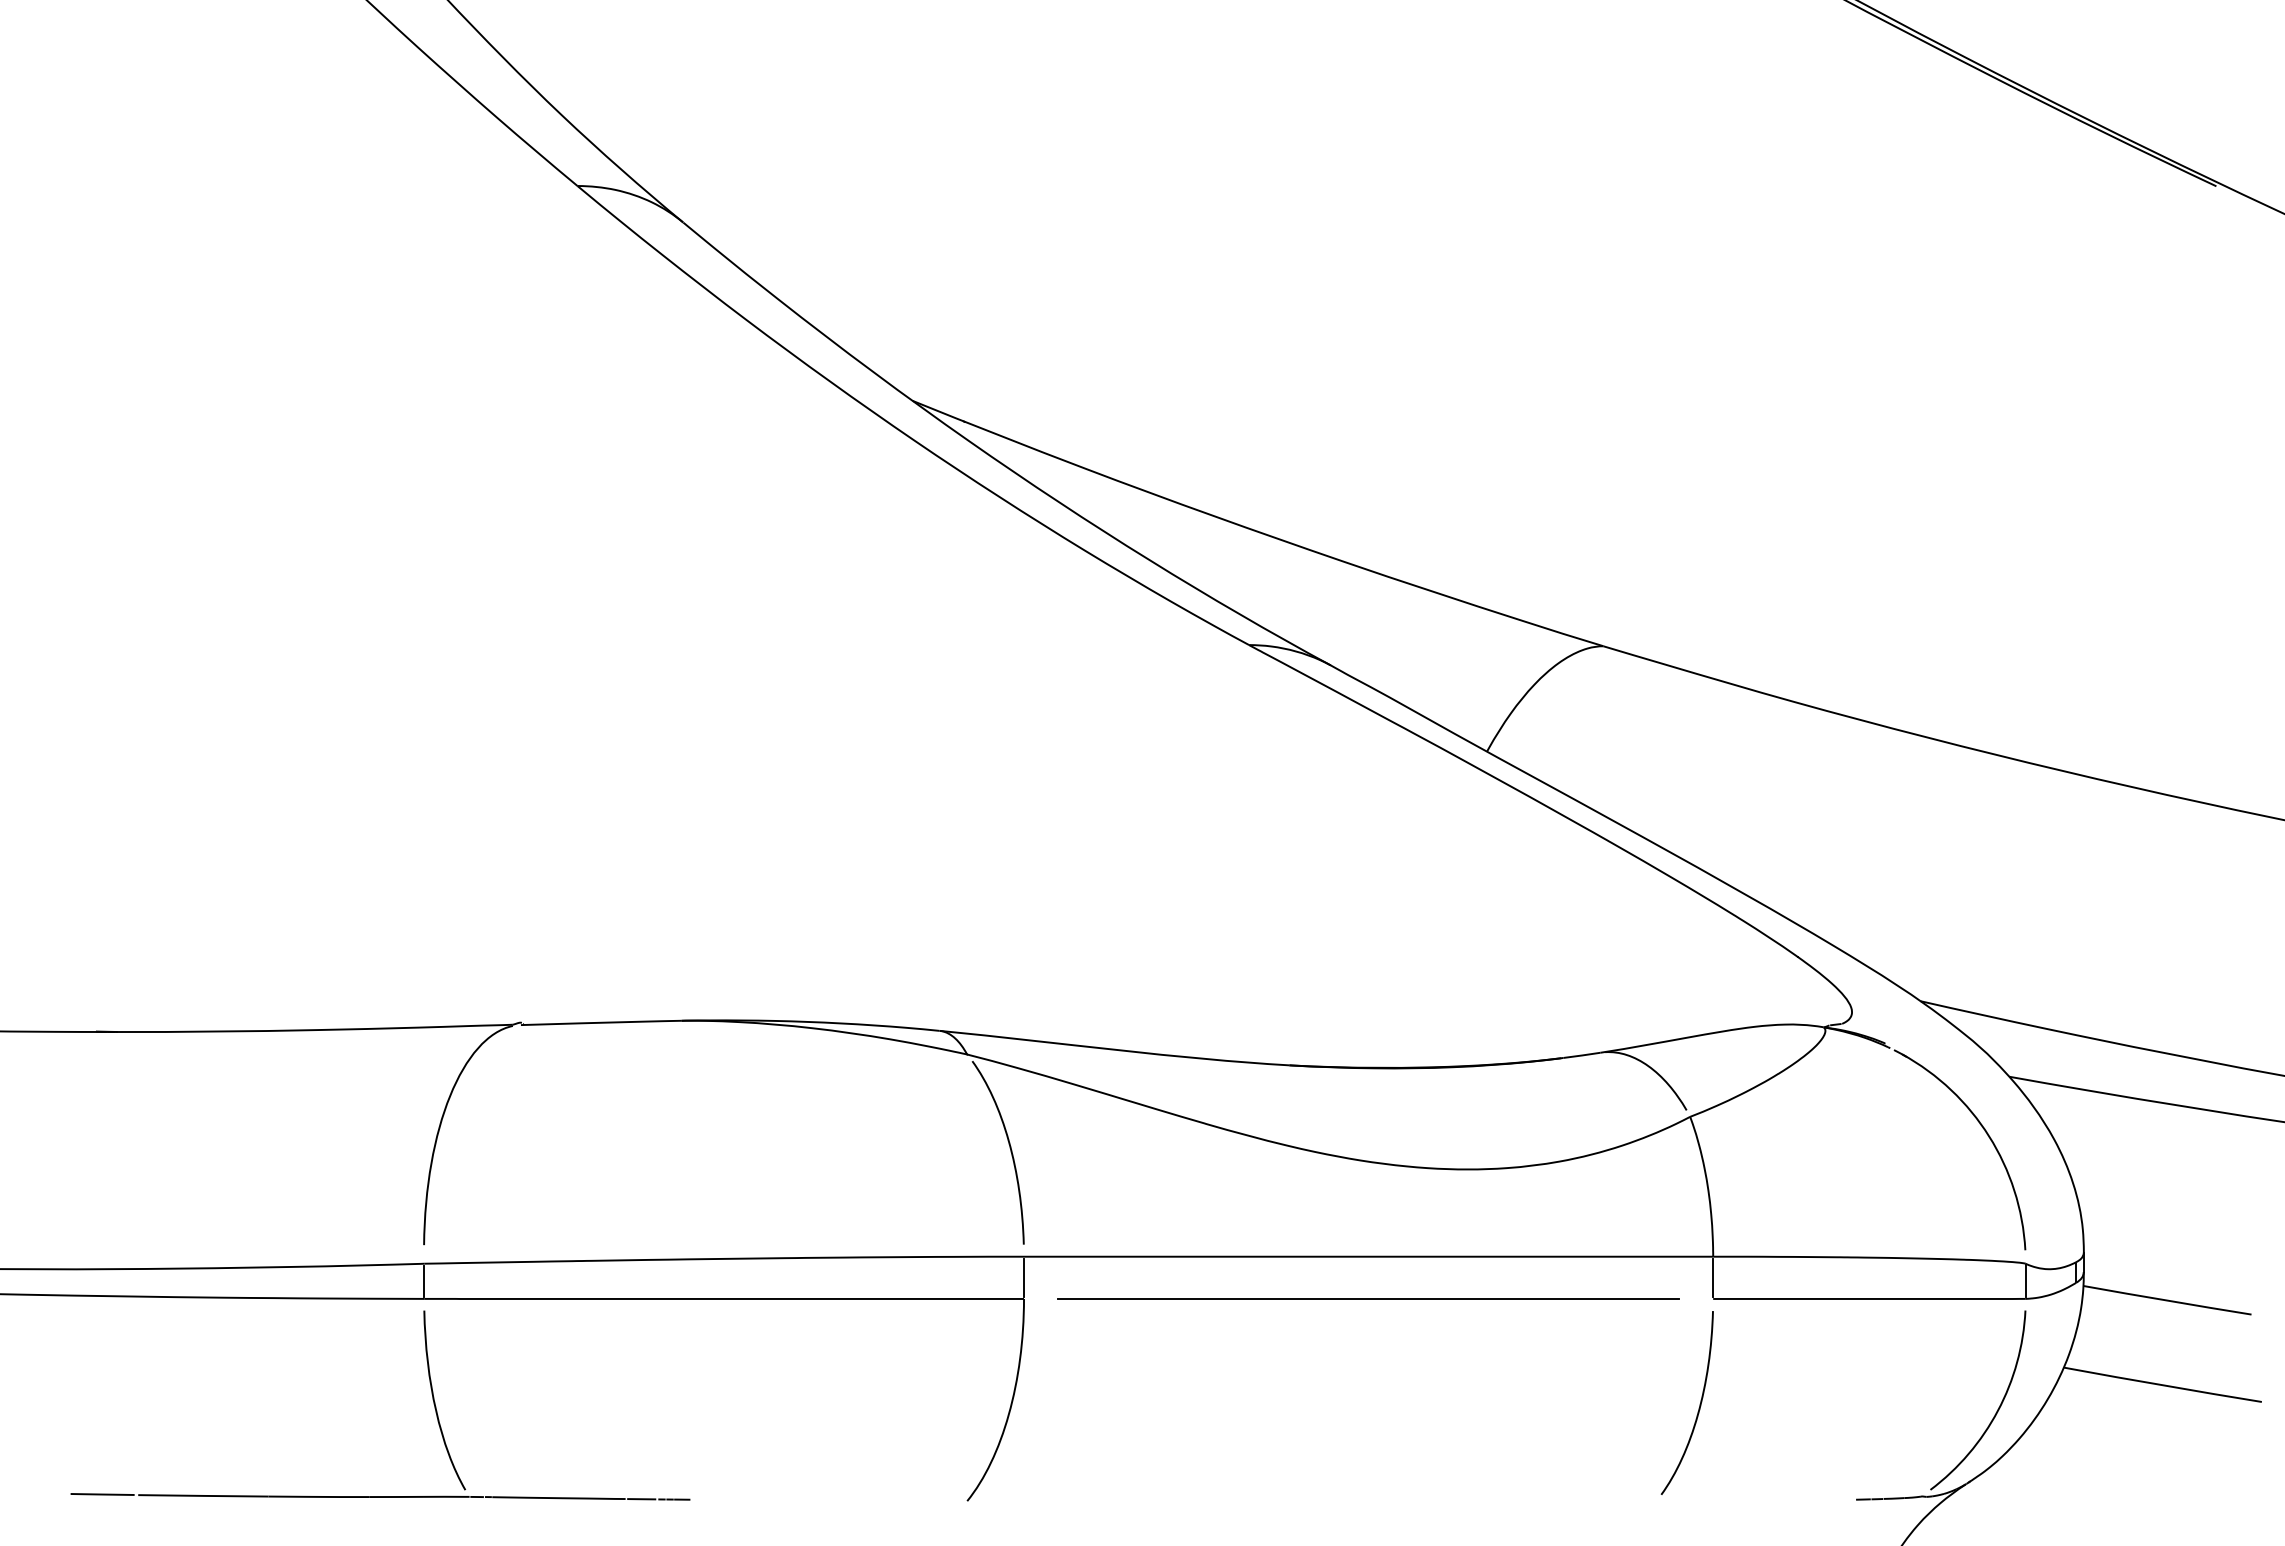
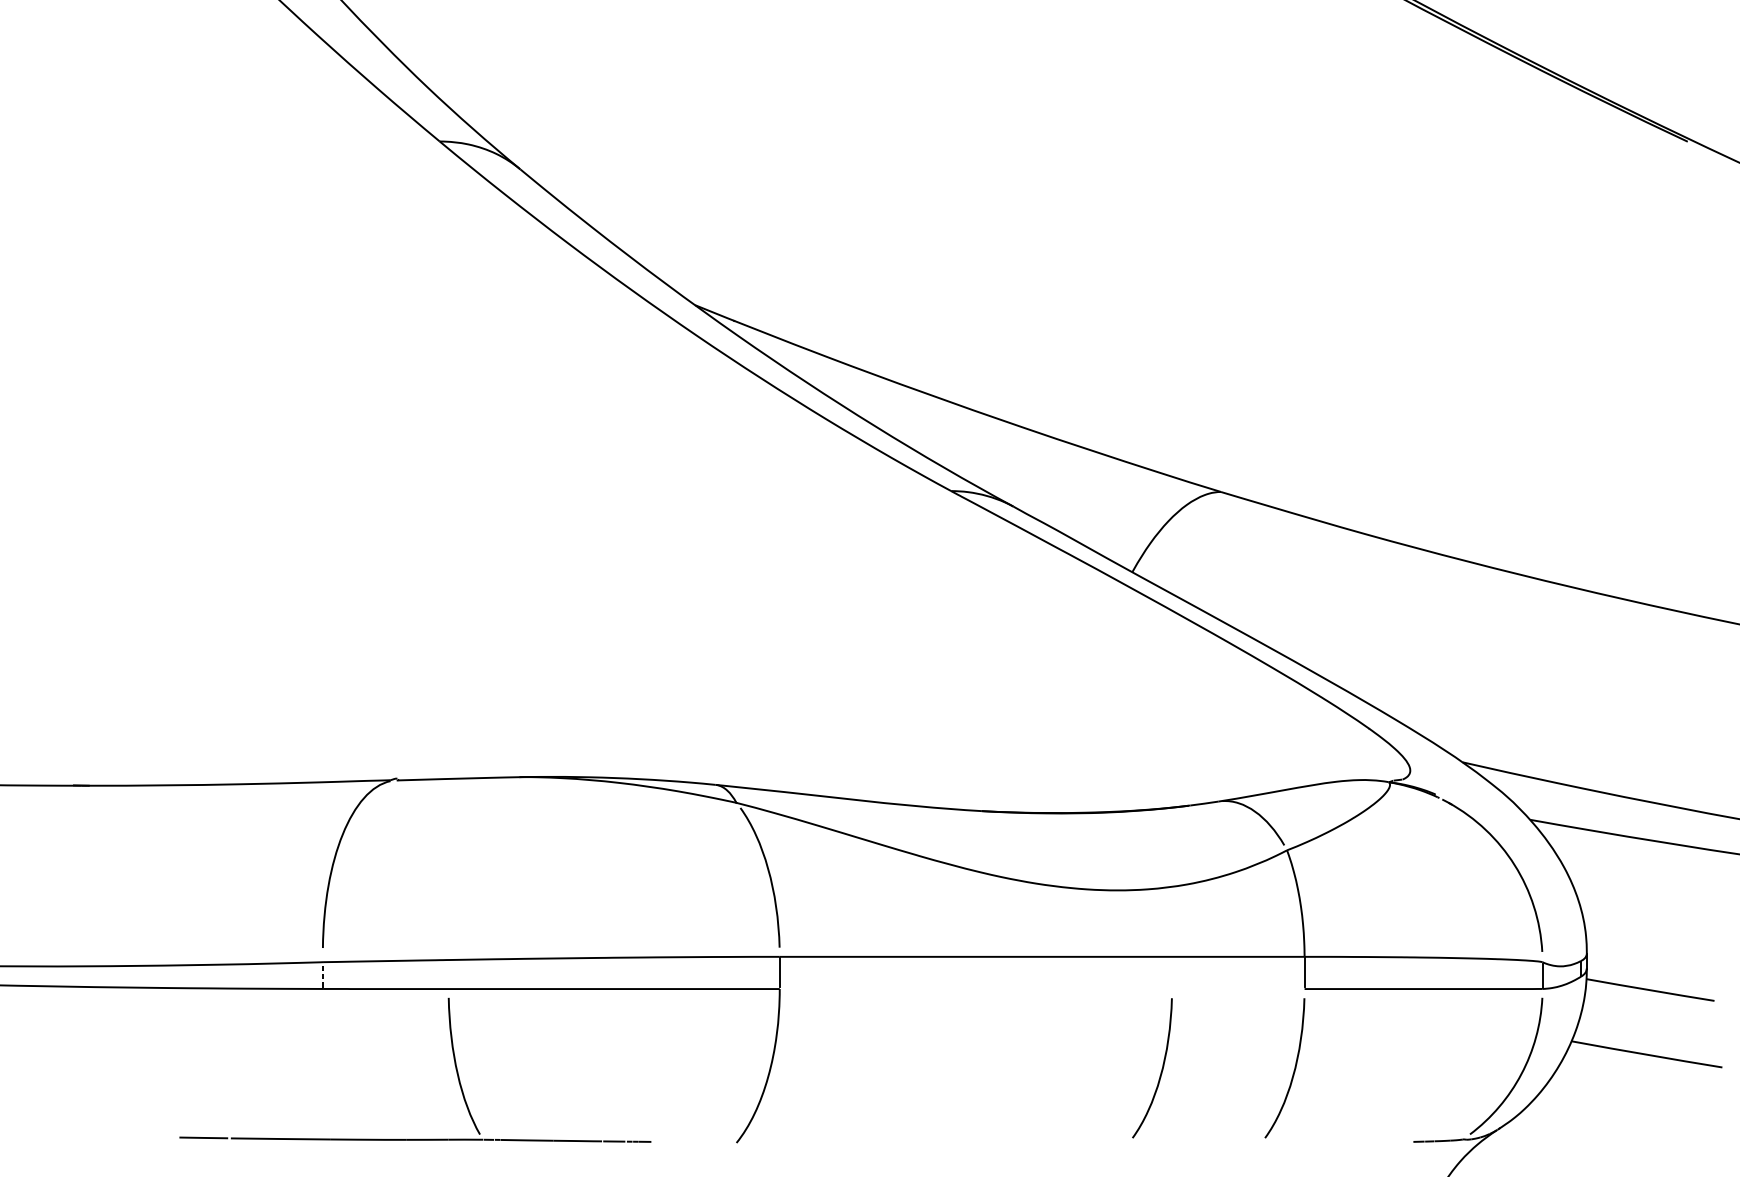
line: (424, 1281) -> (323, 975), solid -> dashed
line: (1368, 1298) -> (1042, 988), removed
part: (431, 1394) -> (454, 1061), moved
curve: (1525, 1404) -> (1161, 1069), added

